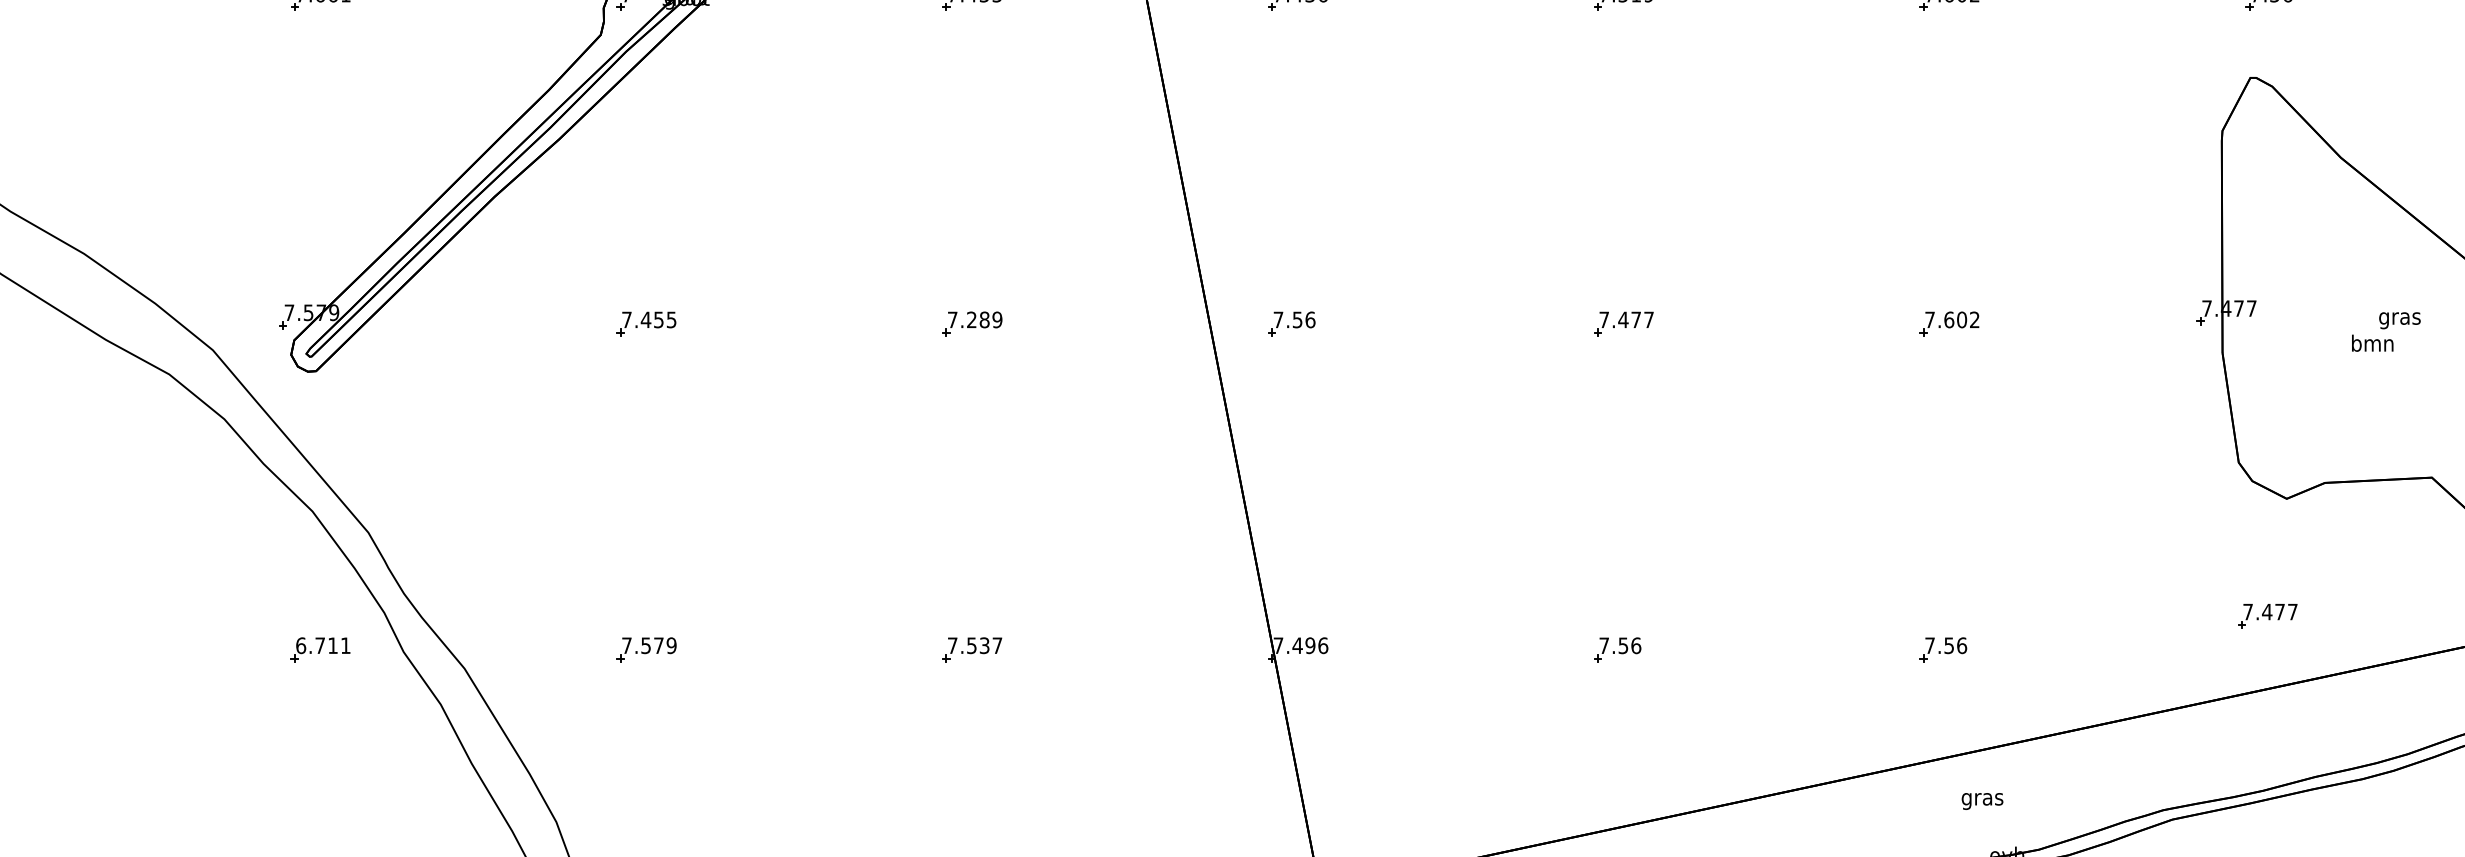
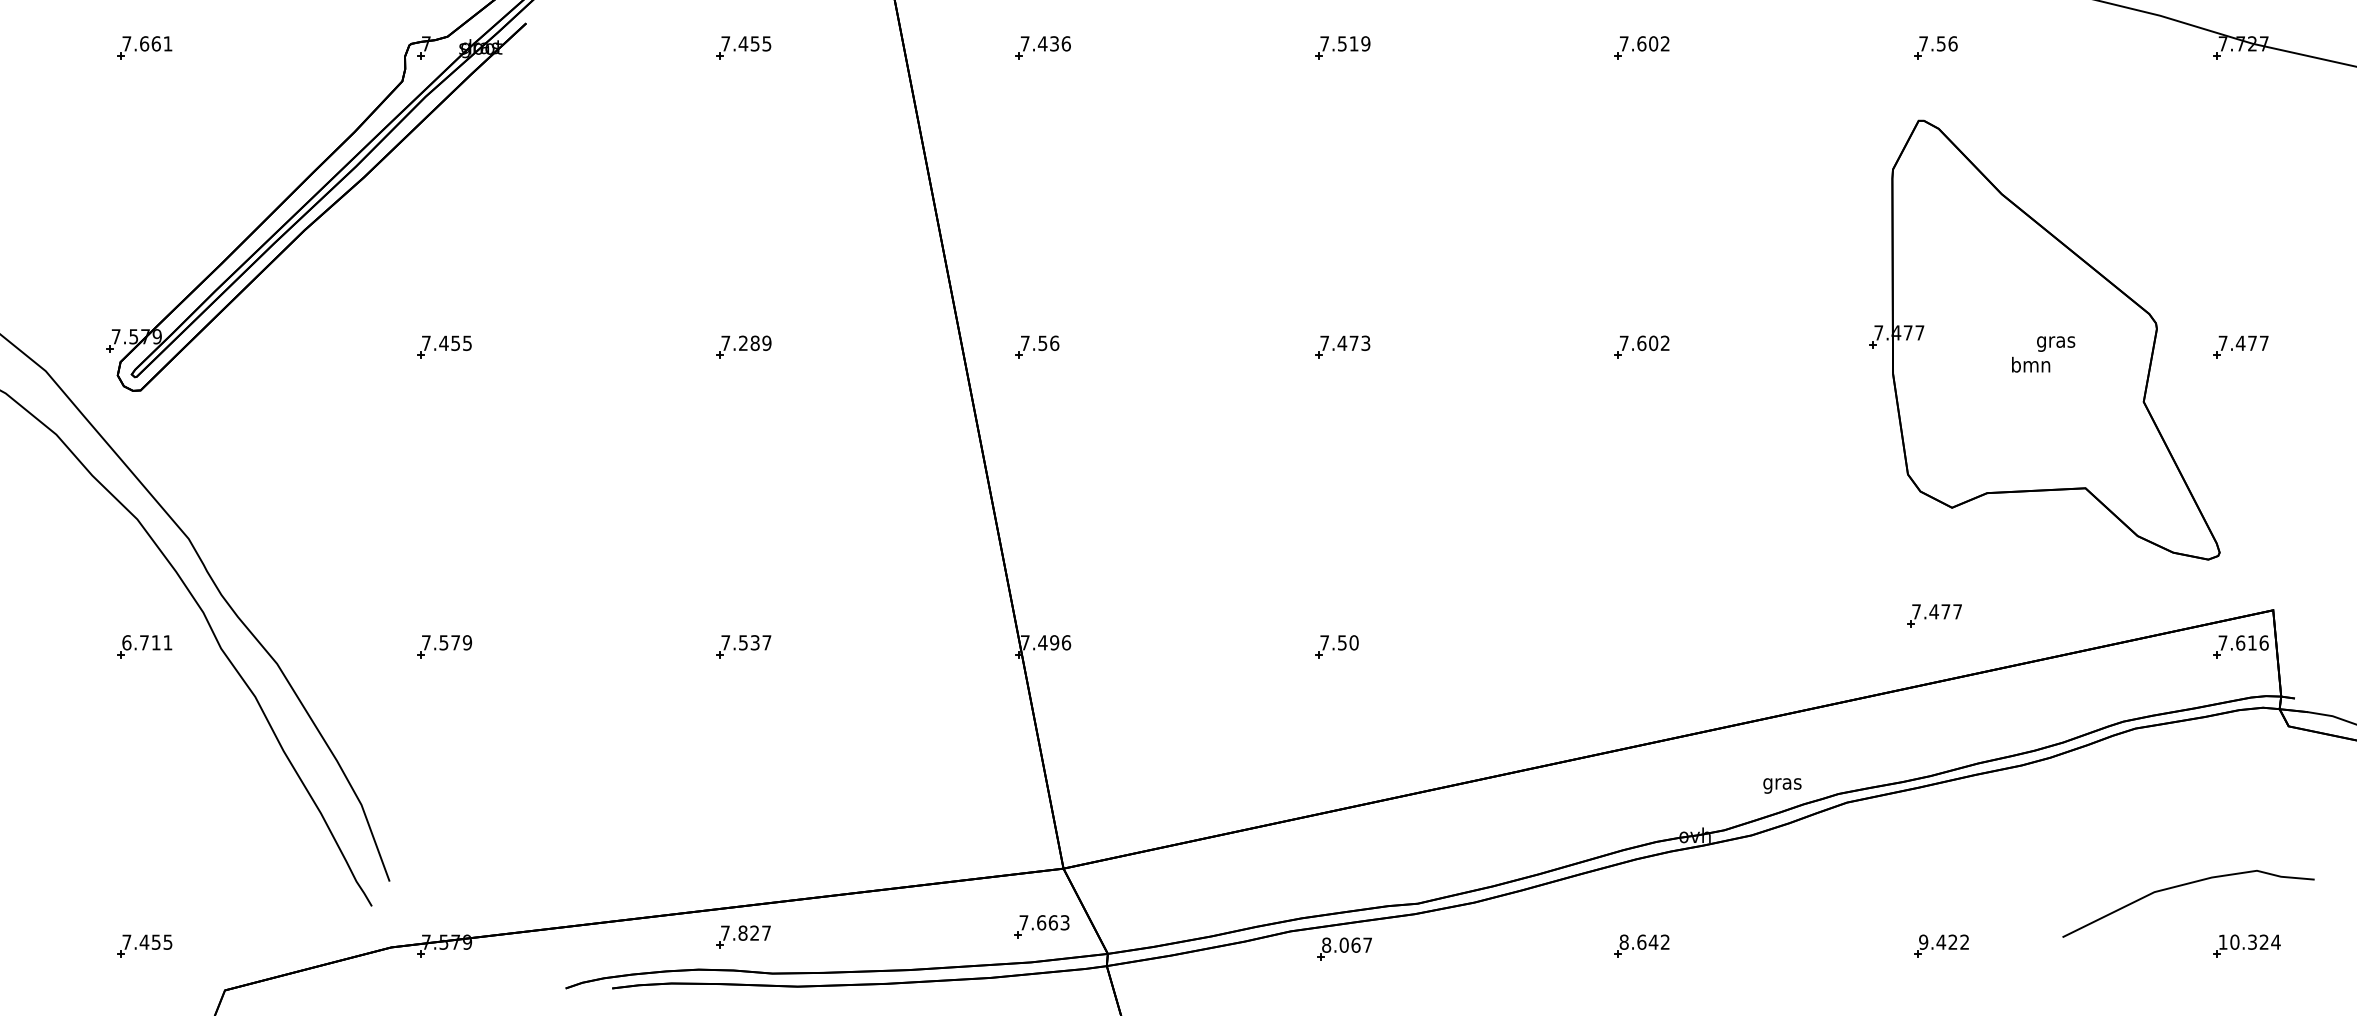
text: (1648, 319) -> (1365, 342), 7.477 -> 7.473
text: (1635, 645) -> (1353, 642), 7.56 -> 7.50
part: (1943, 649) -> (1636, 646), removed
text: (1982, 800) -> (1782, 785), moved

